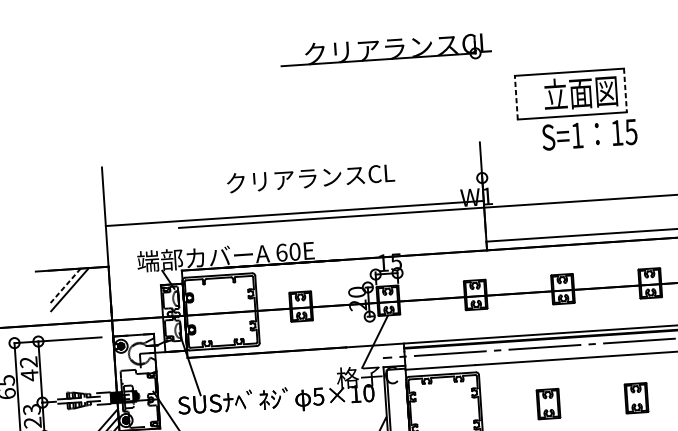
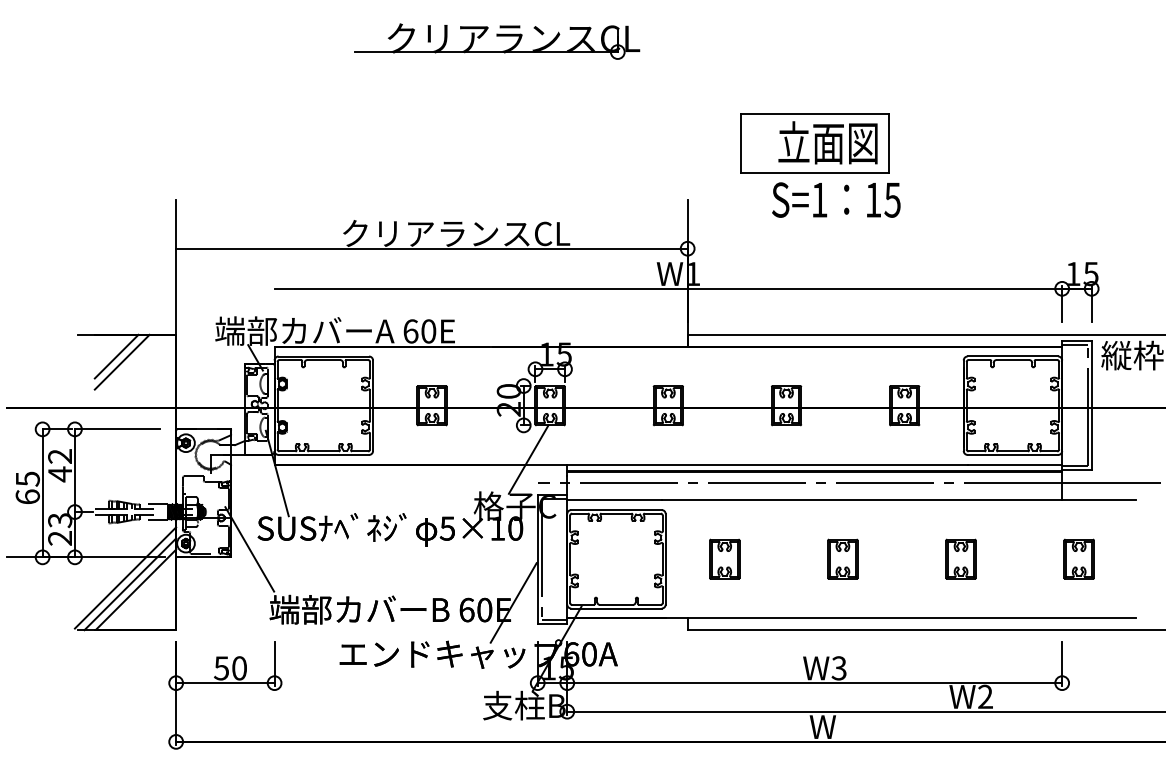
part: (386, 51) -> (497, 41), moved
line: (625, 90) -> (888, 143), dashed -> solid
line: (516, 97) -> (740, 143), dashed -> solid
line: (294, 213) -> (431, 248), moved
line: (65, 285) -> (116, 356), dashed -> solid
part: (636, 397) -> (842, 558), moved
part: (548, 403) -> (724, 558), moved

